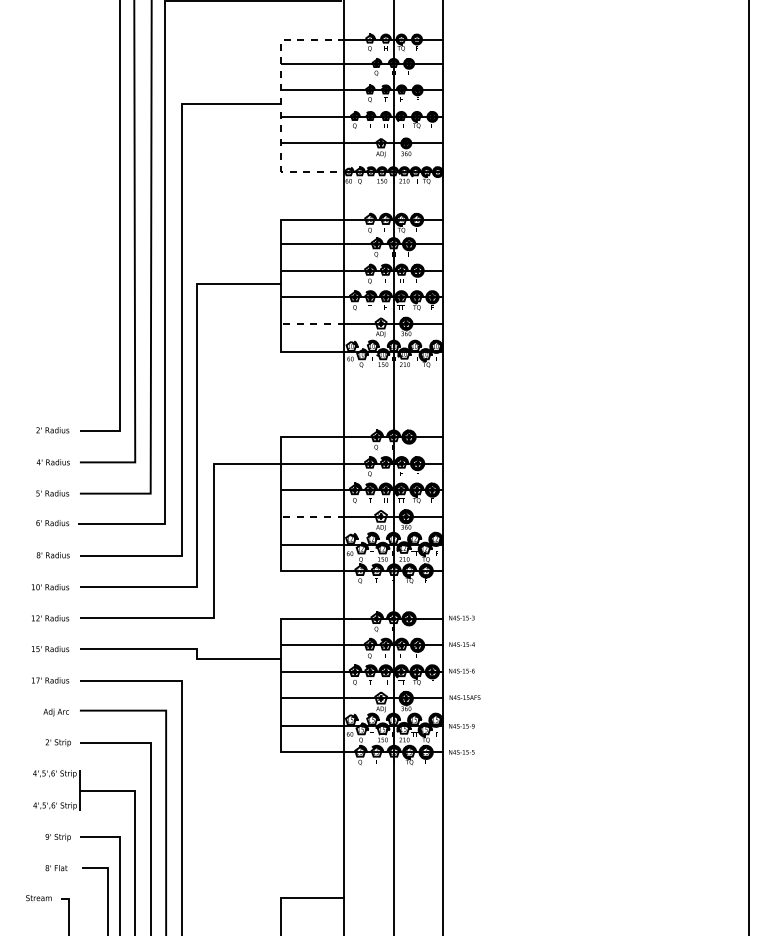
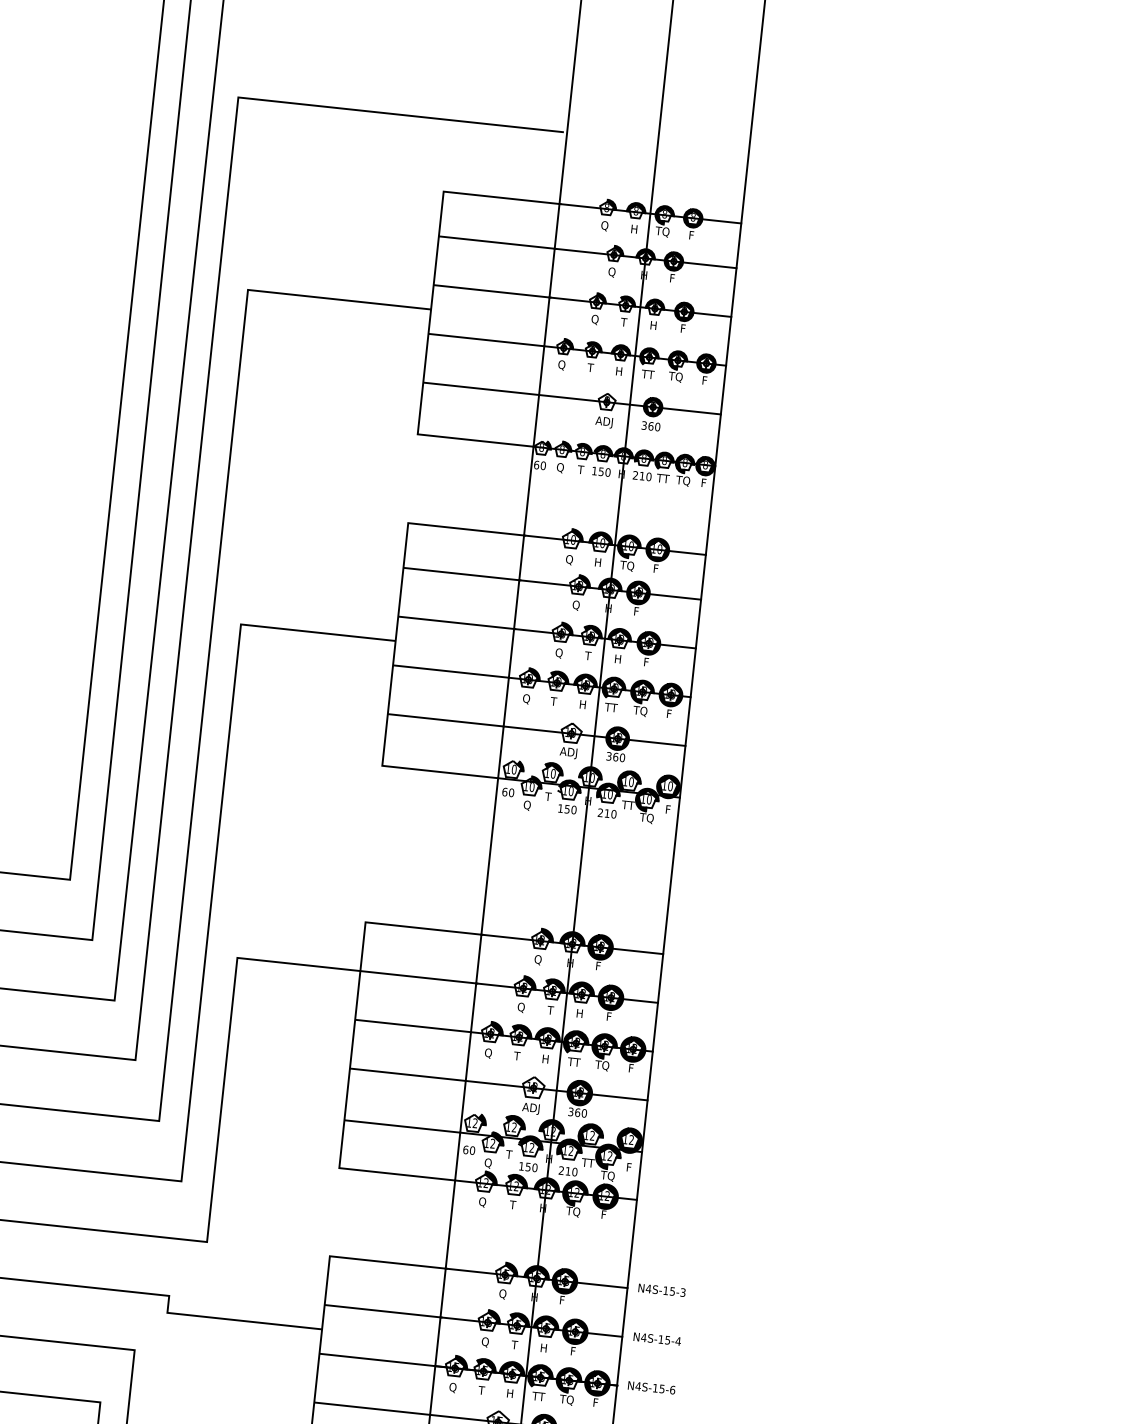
line: (281, 105) -> (431, 312), dashed -> solid
line: (312, 323) -> (445, 719), dashed -> solid
line: (312, 516) -> (407, 1074), dashed -> solid

